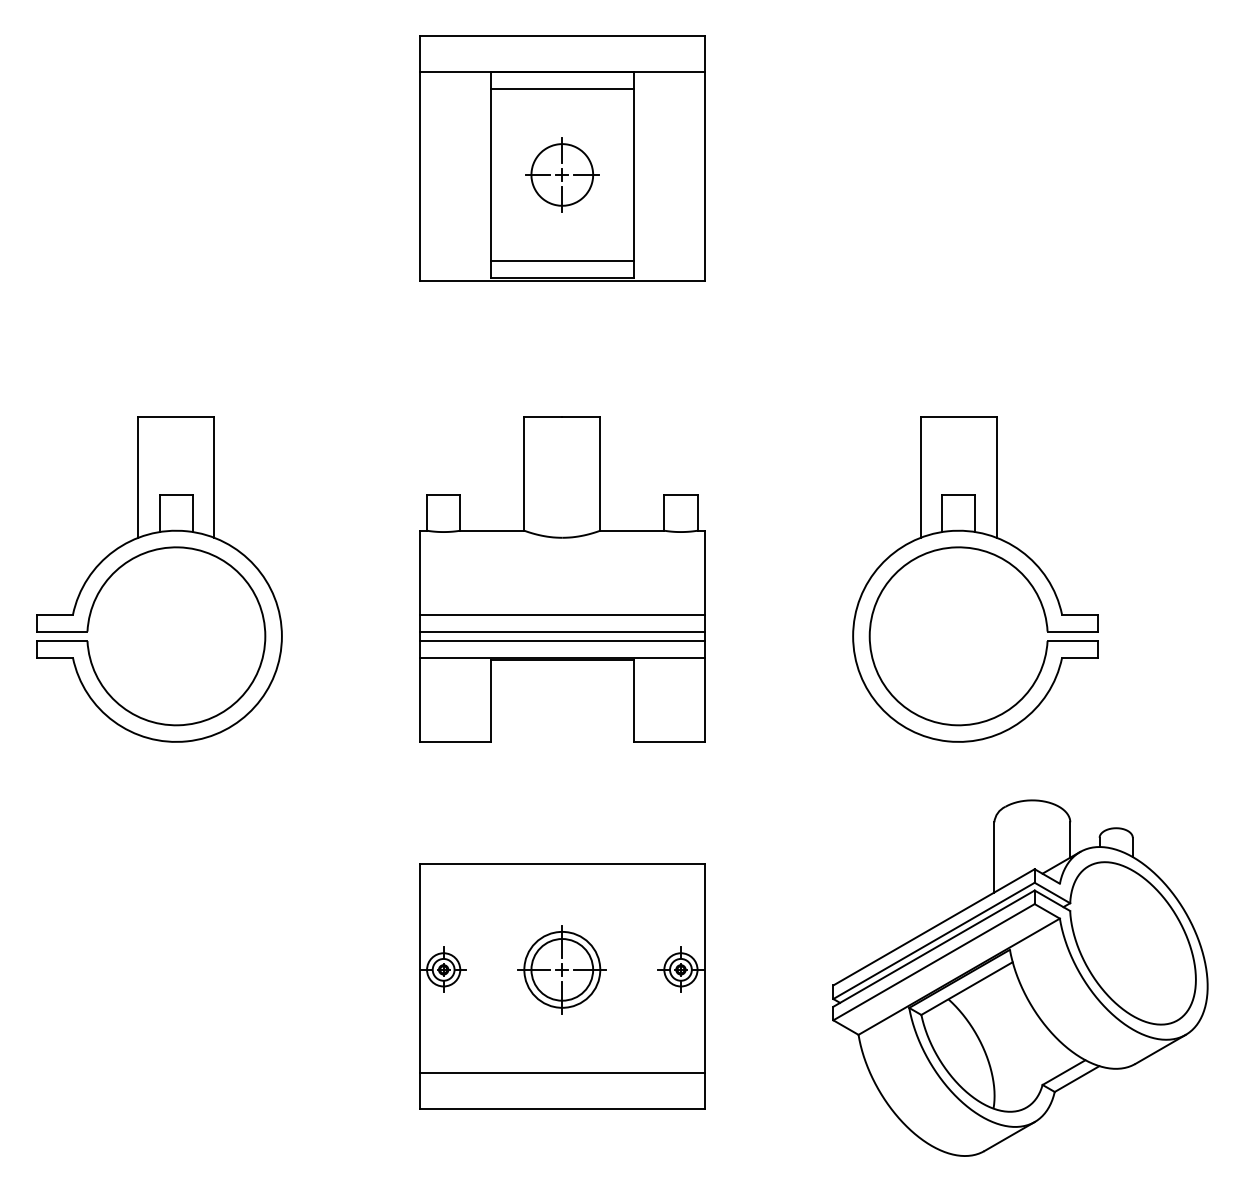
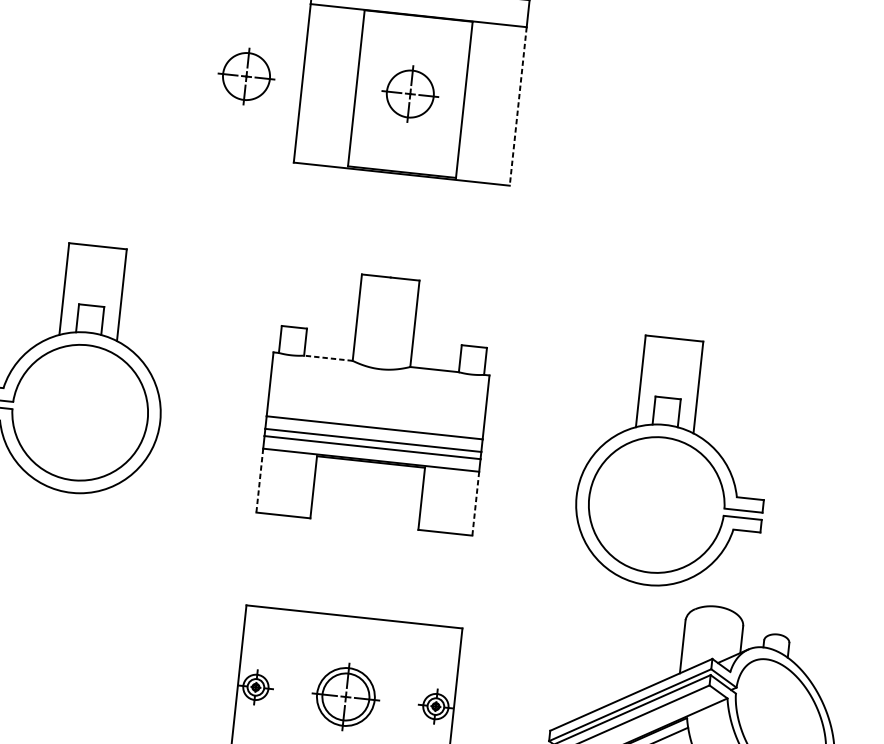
line: (562, 89) -> (417, 29), removed
part: (346, 174) -> (246, 76), added
line: (704, 176) -> (518, 106), solid -> dashed
line: (562, 260) -> (403, 158), removed
line: (491, 530) -> (327, 358), solid -> dashed
part: (984, 552) -> (683, 443), moved
line: (419, 700) -> (259, 481), solid -> dashed
line: (704, 700) -> (475, 504), solid -> dashed

